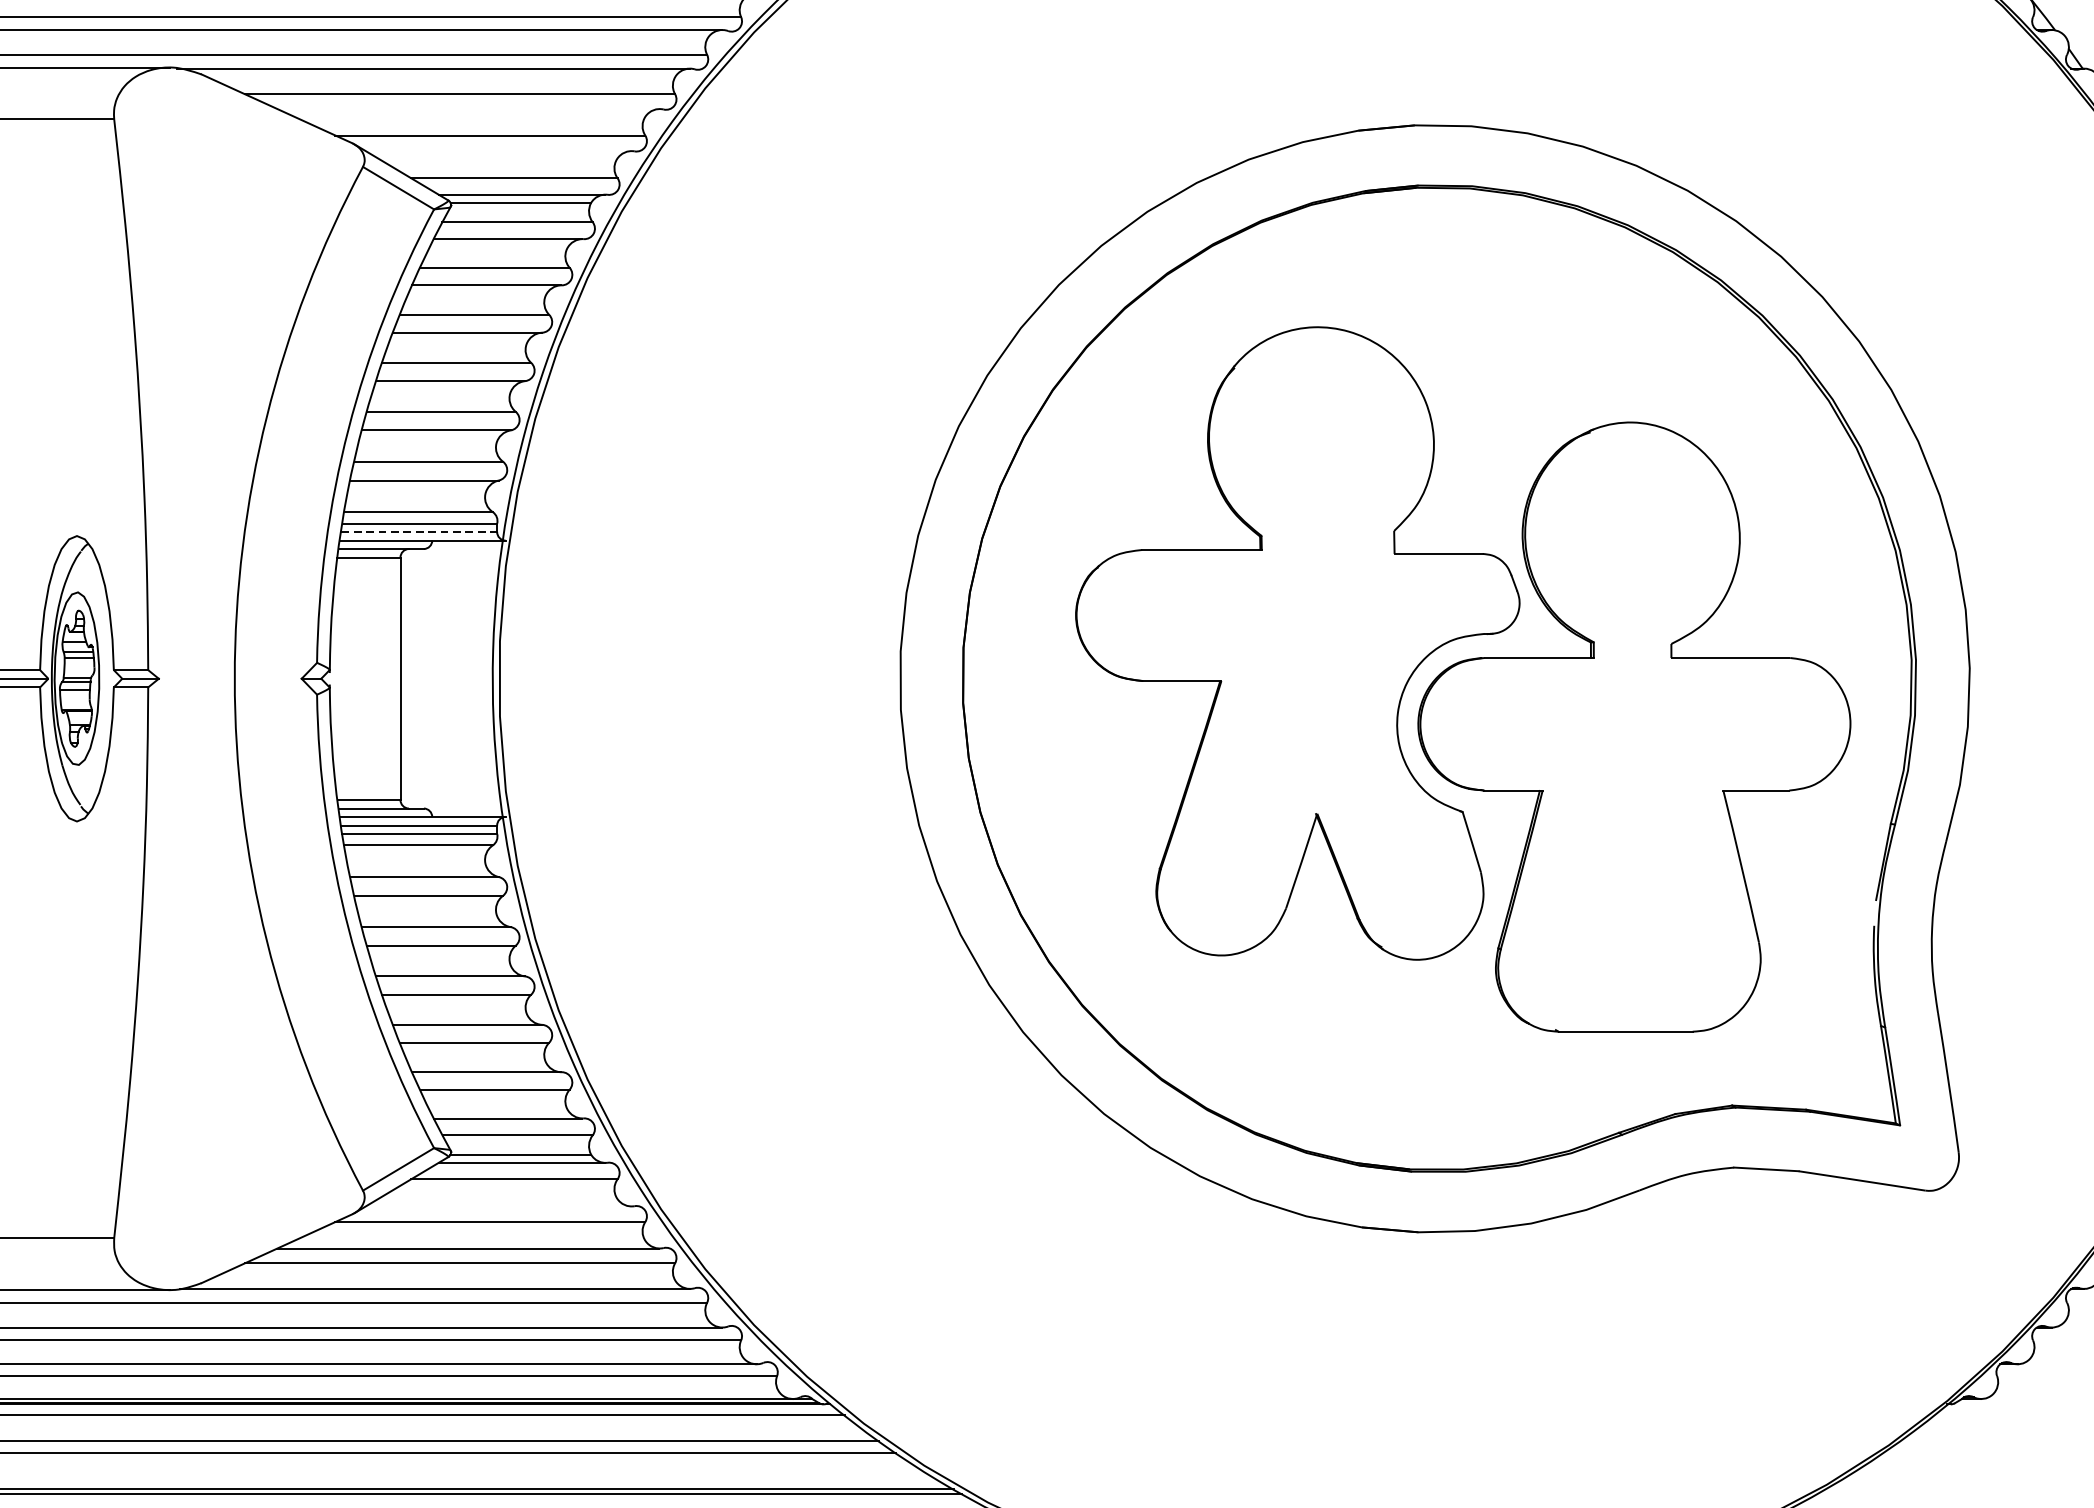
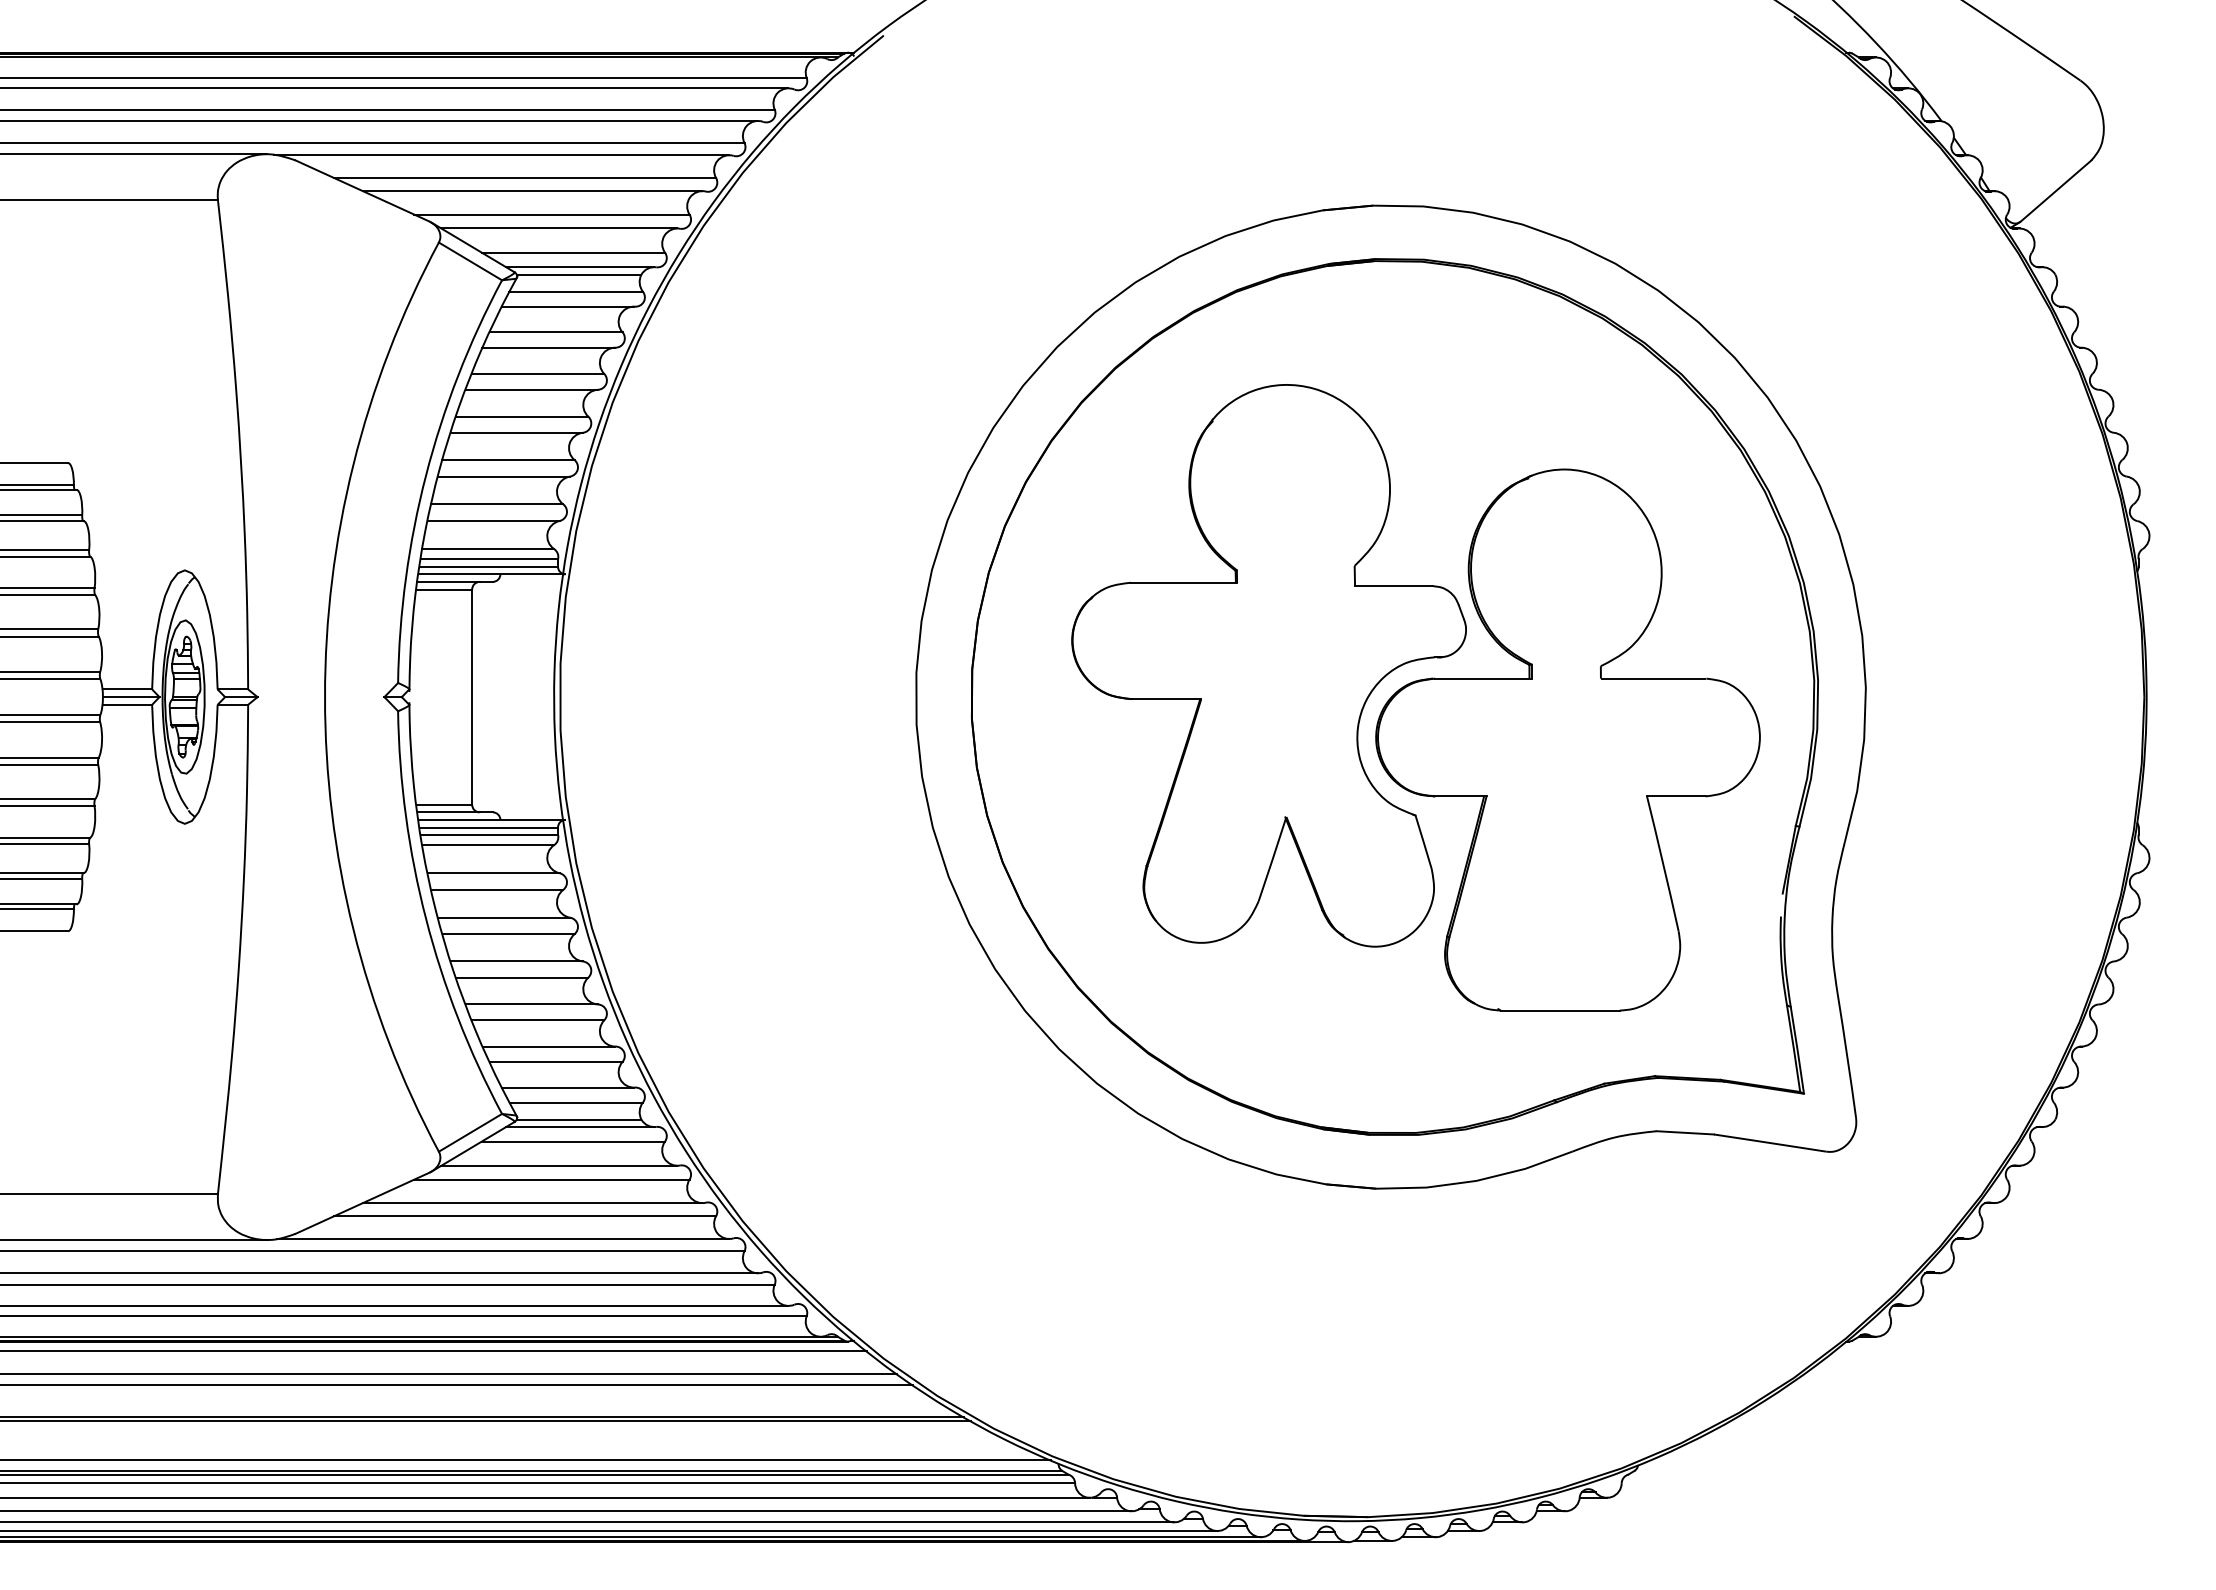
line: (468, 109) -> (532, 191), added
line: (498, 151) -> (559, 228), added
line: (419, 531) -> (489, 566), dashed -> solid
line: (498, 1206) -> (559, 1165), added

